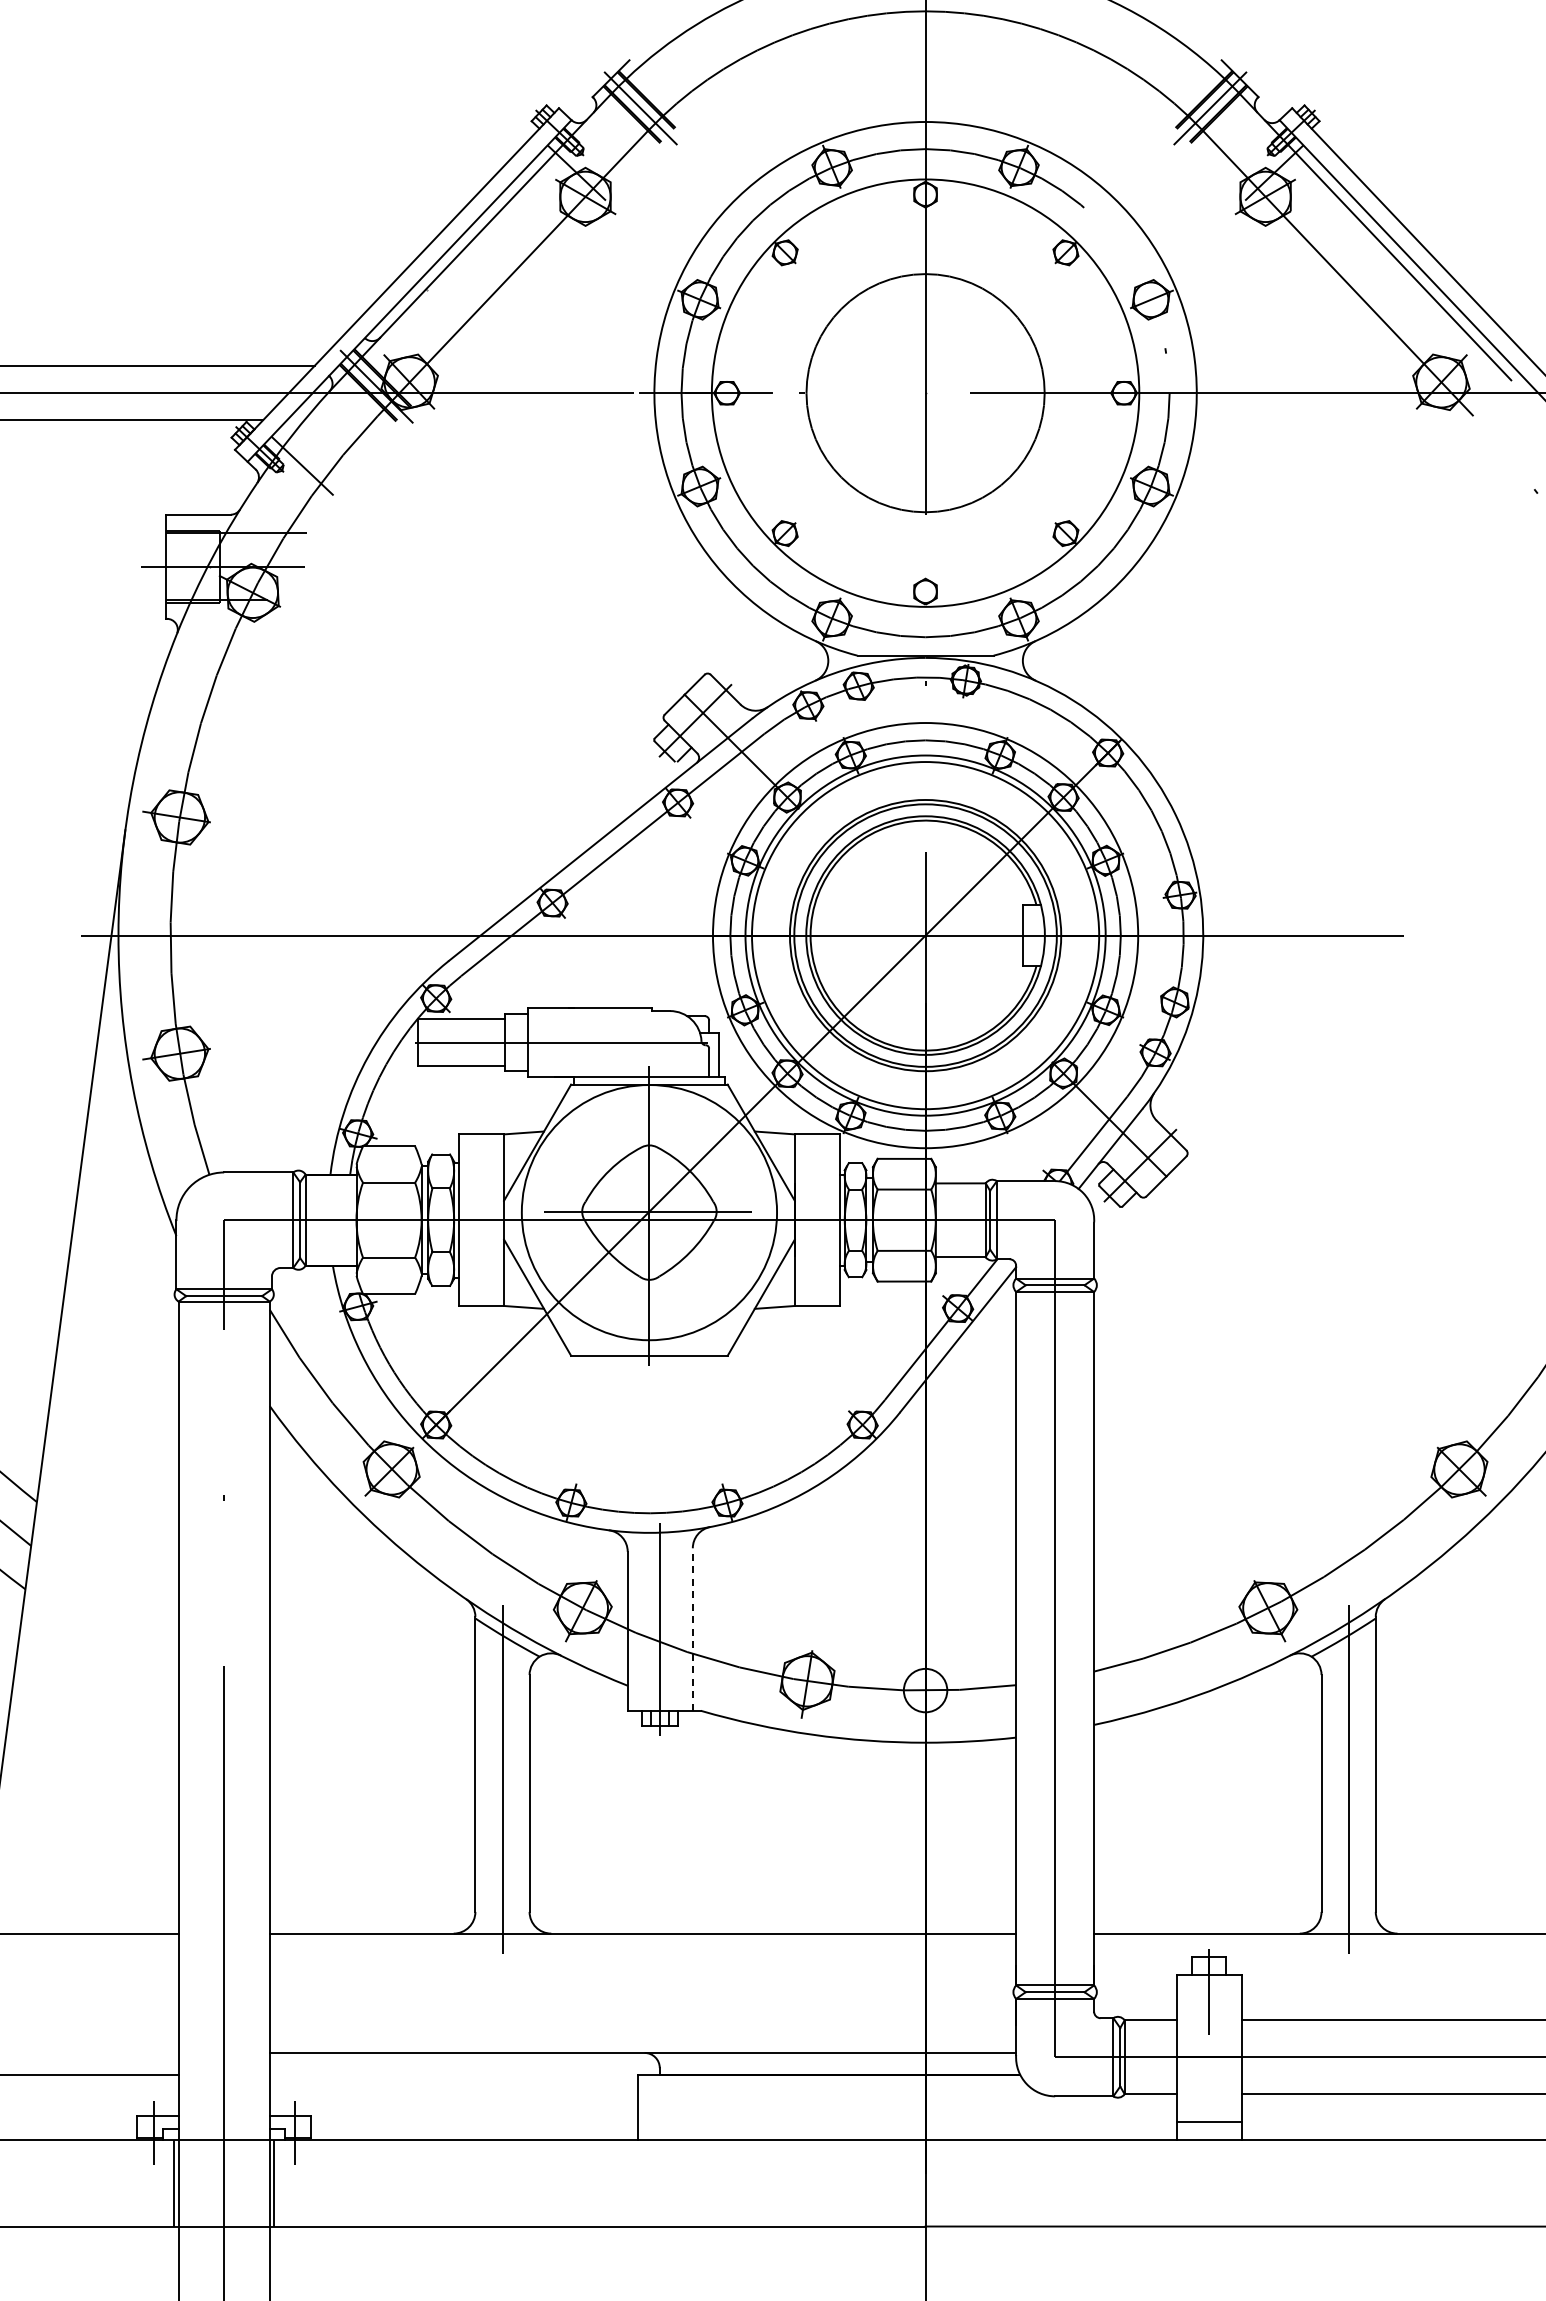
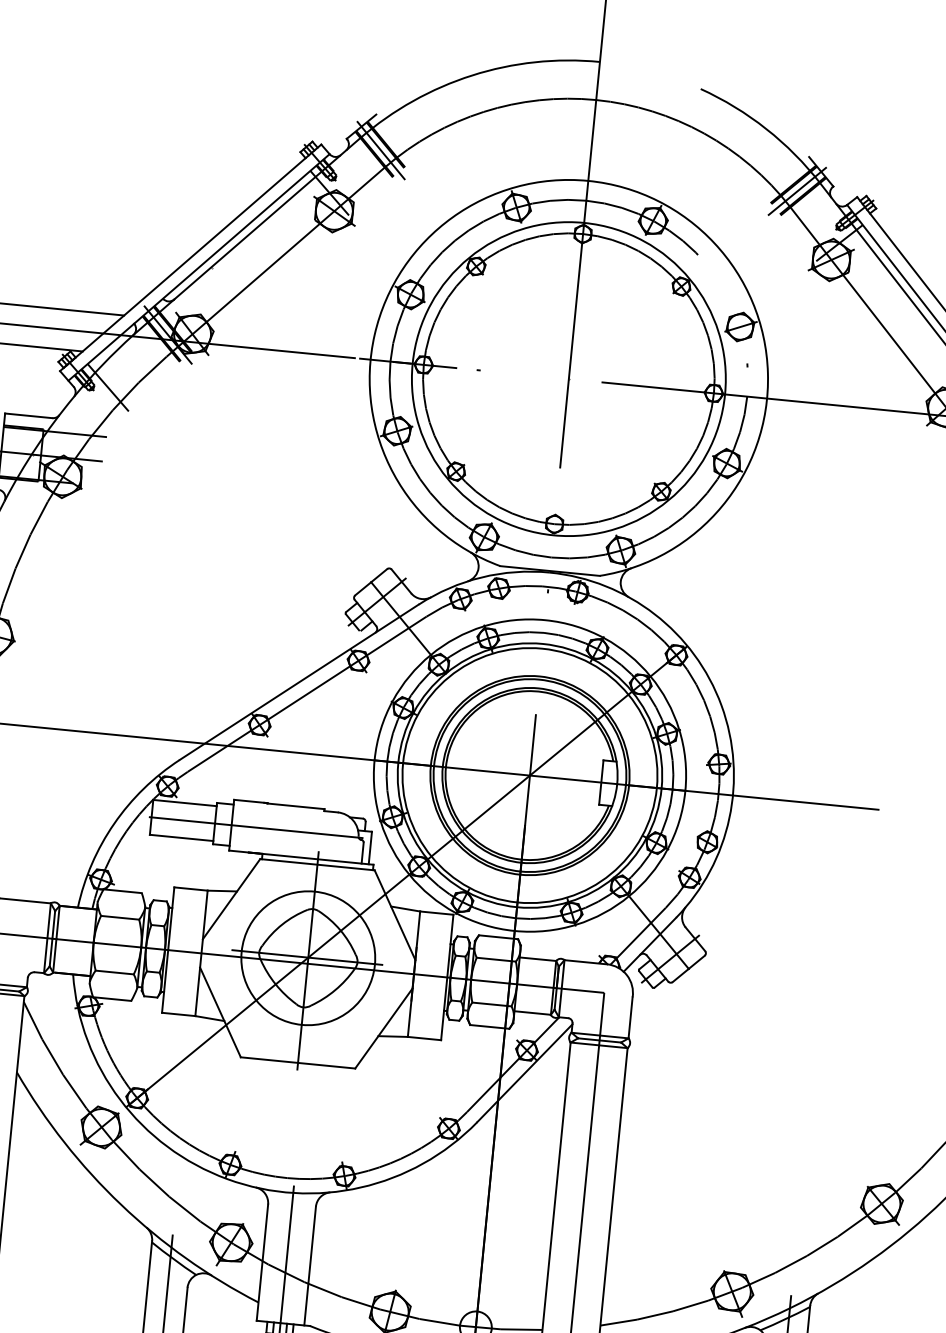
circle: (925, 392) -> (568, 378), size x1.67
circle: (649, 1212) -> (308, 958), size x0.71
line: (692, 1629) -> (309, 1266), dashed -> solid

